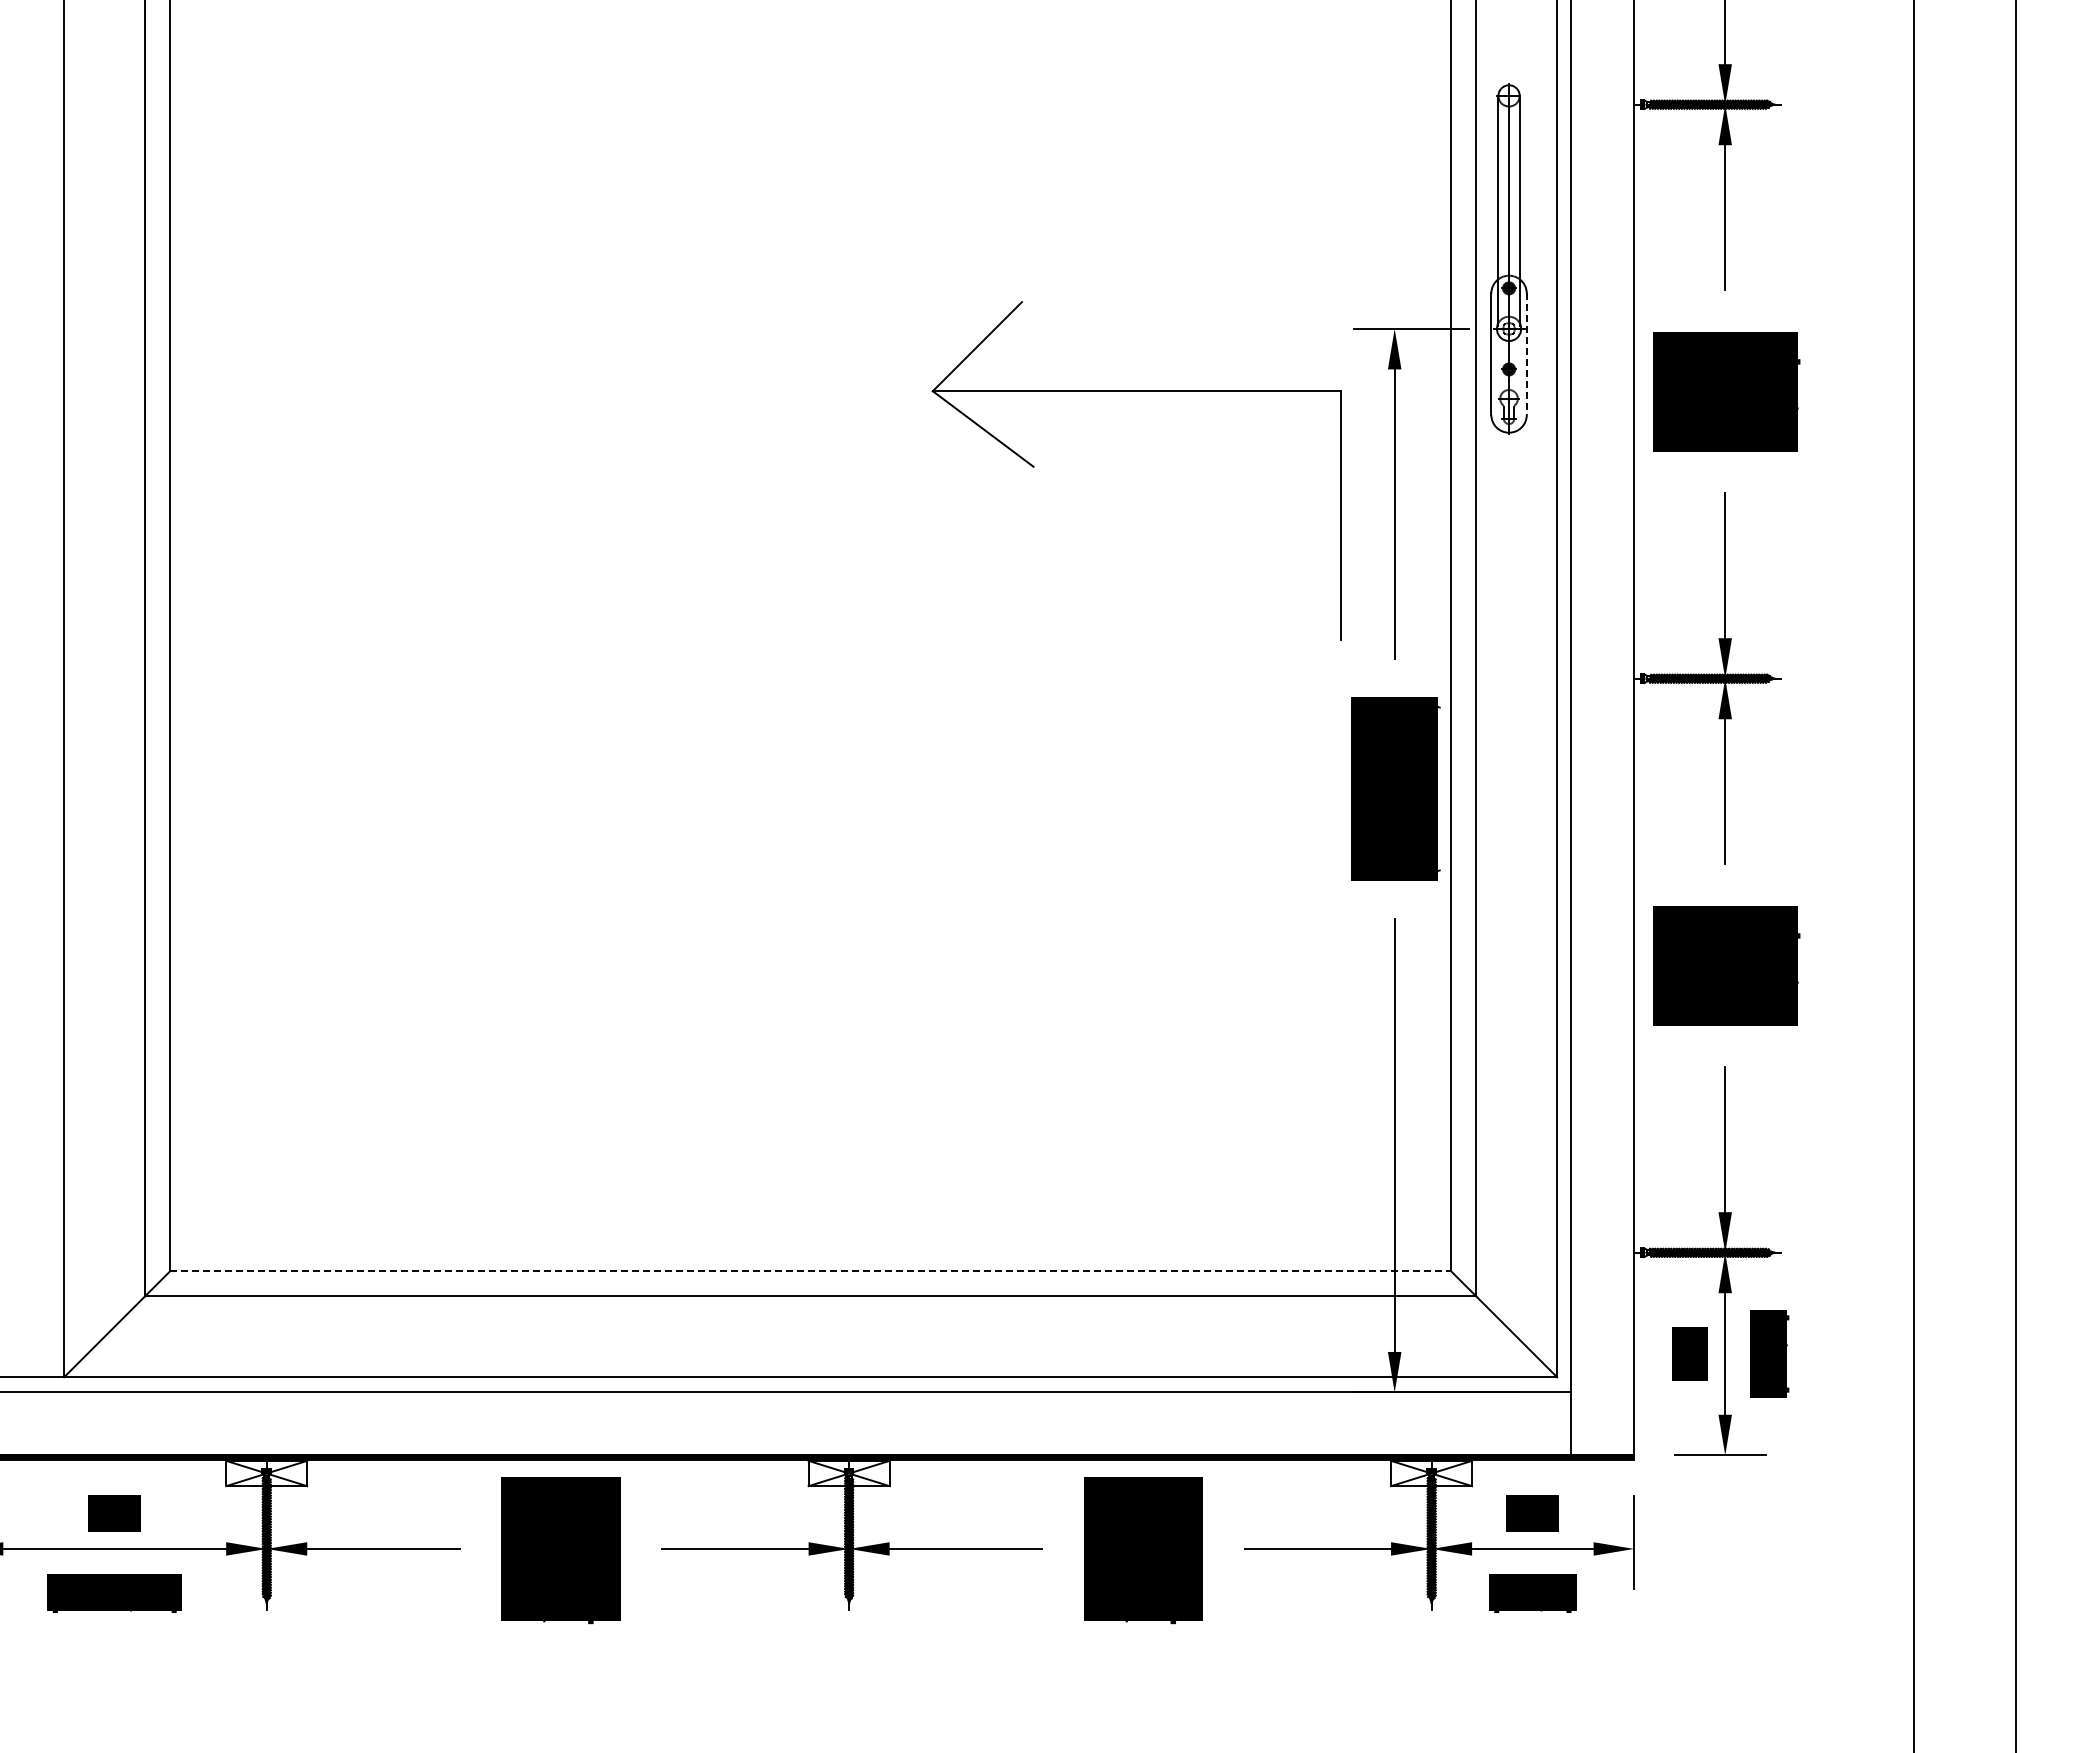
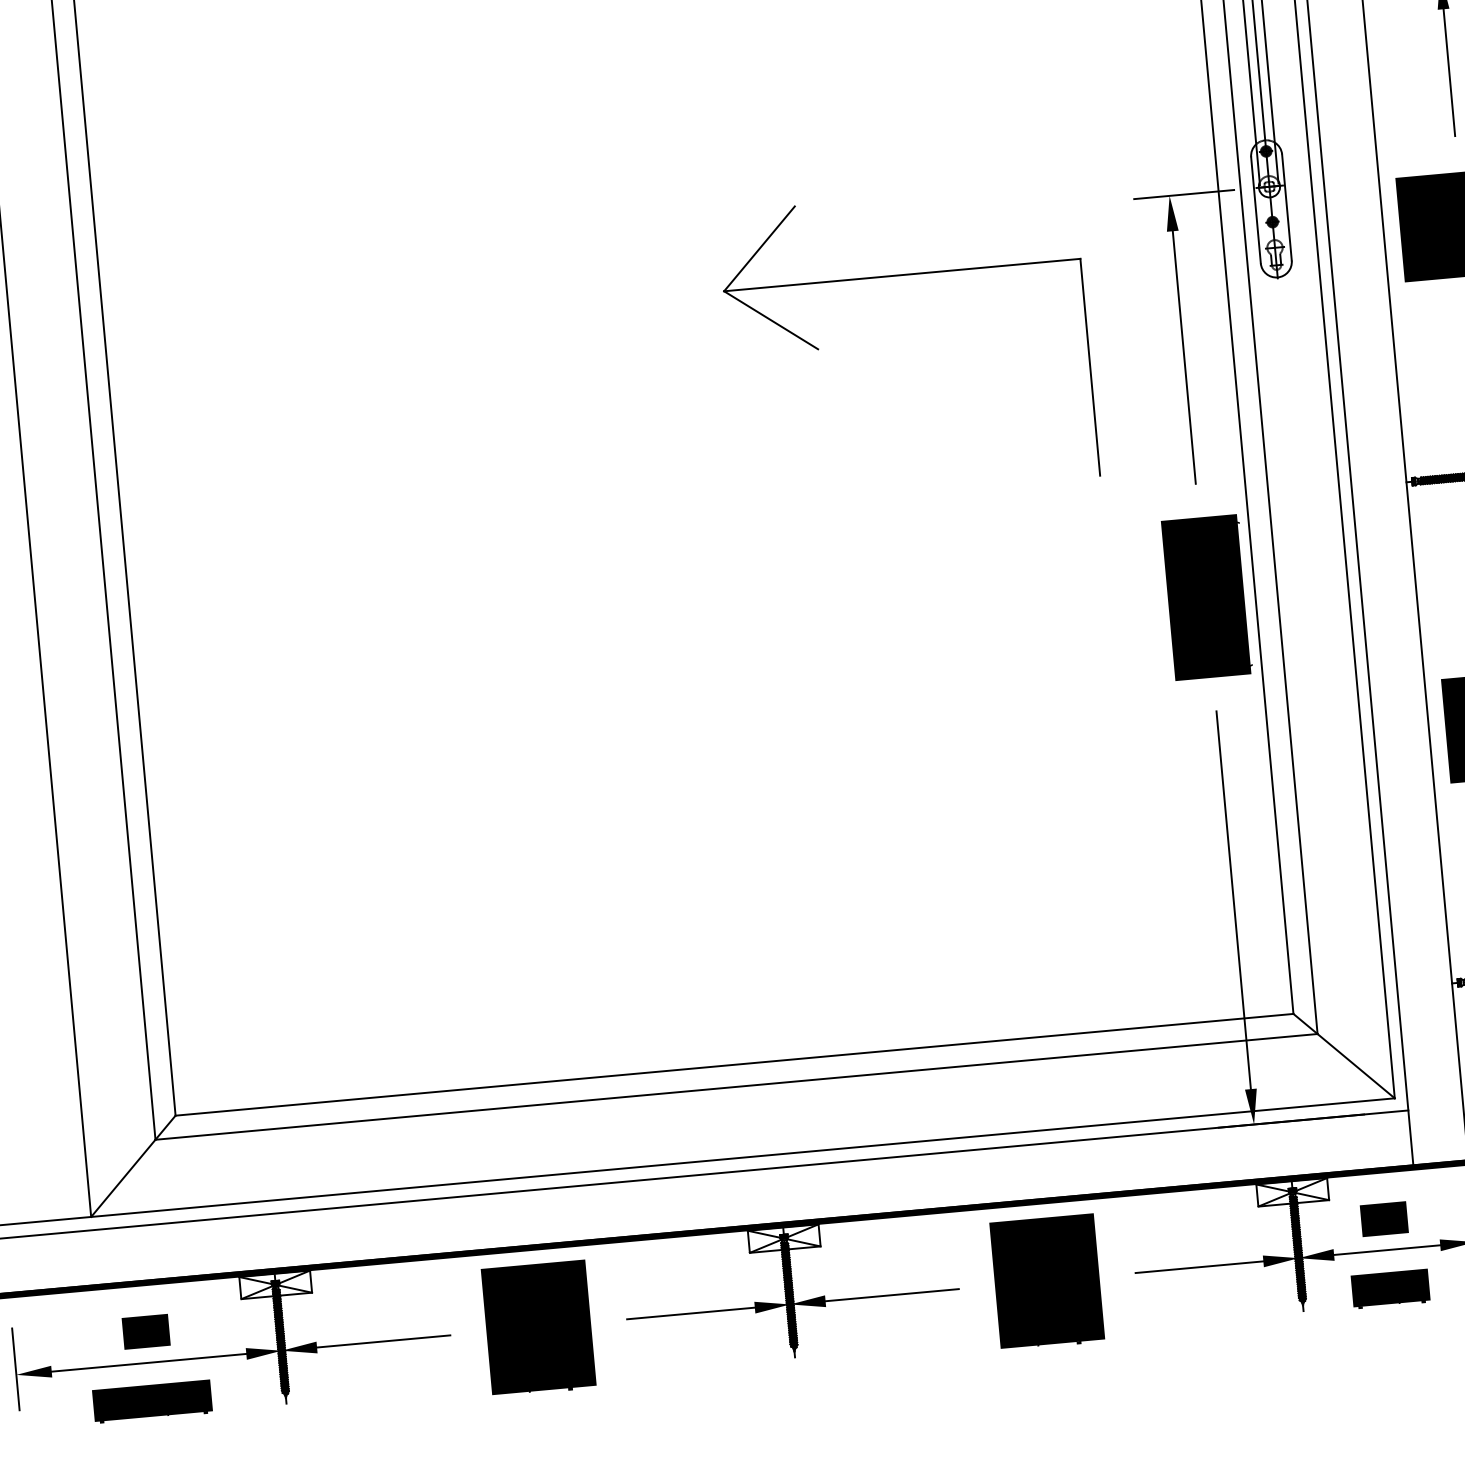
line: (1526, 354) -> (1286, 207), dashed -> solid
part: (1136, 391) -> (901, 275), moved
line: (811, 1270) -> (735, 1064), dashed -> solid

